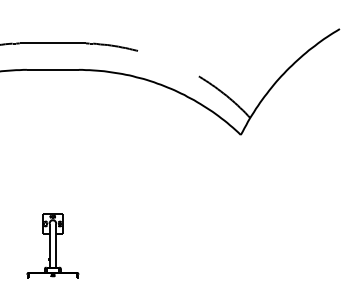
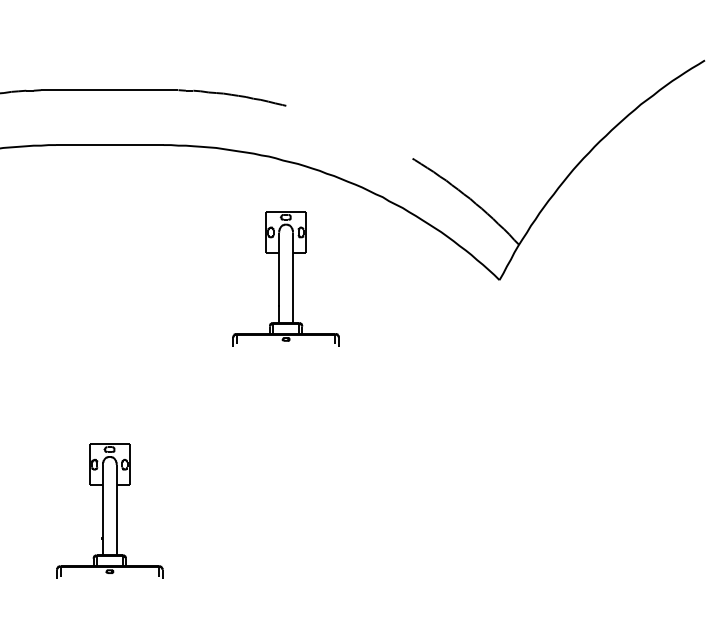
part: (137, 133) -> (285, 277), added

